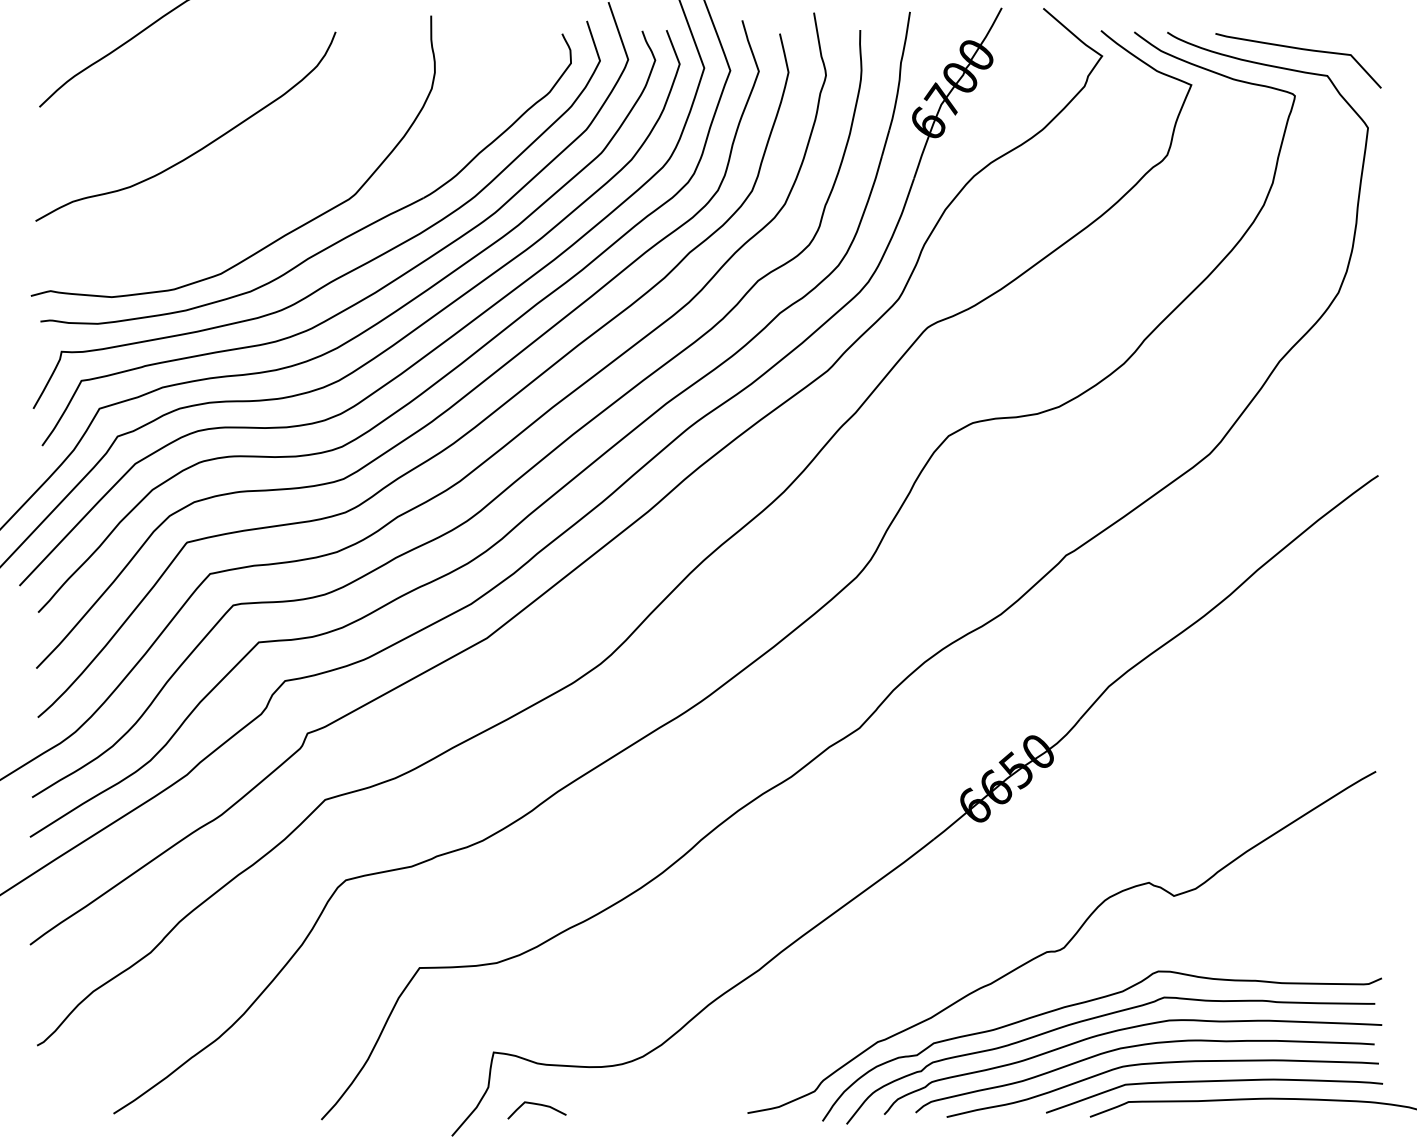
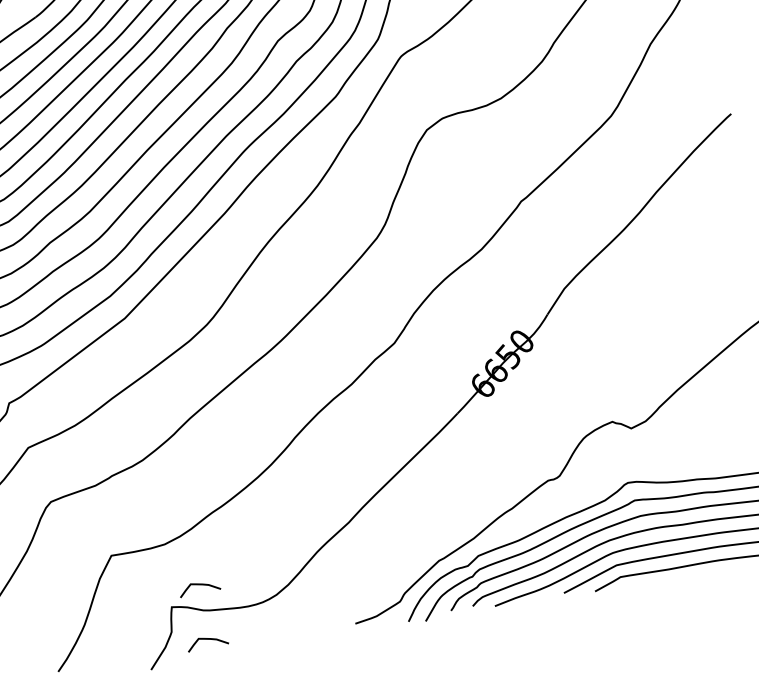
curve: (537, 1027) -> (199, 585), added

